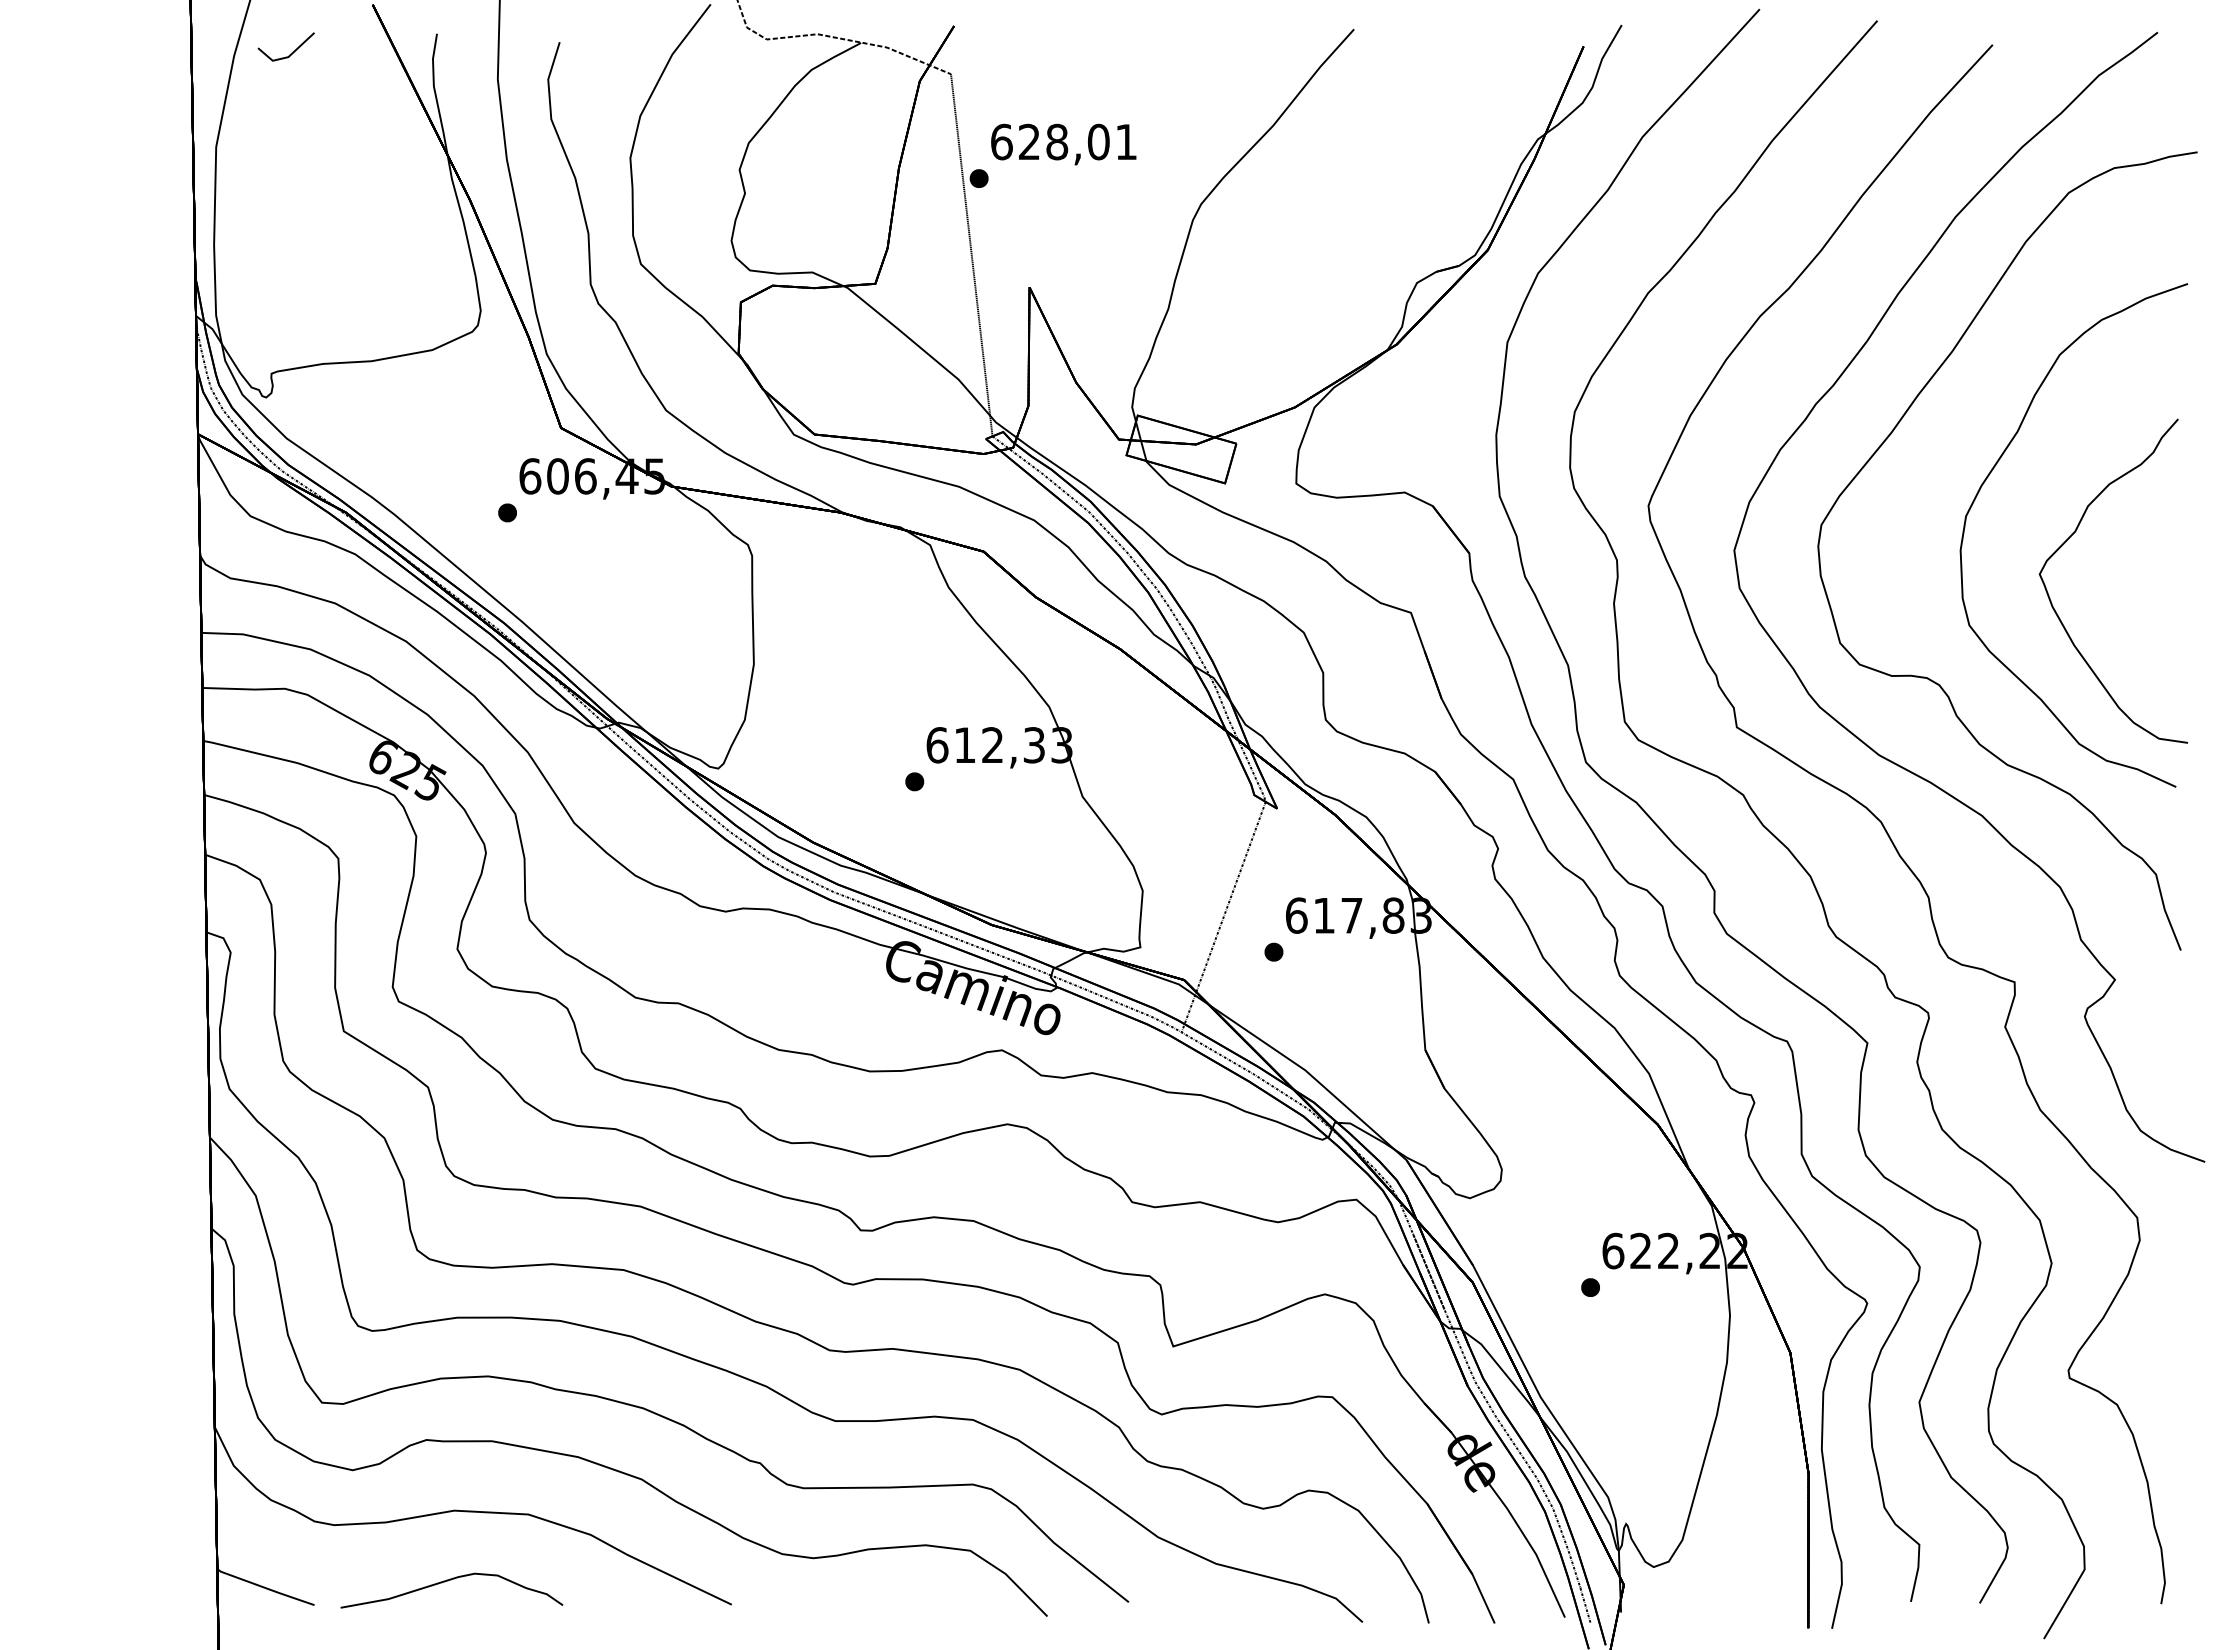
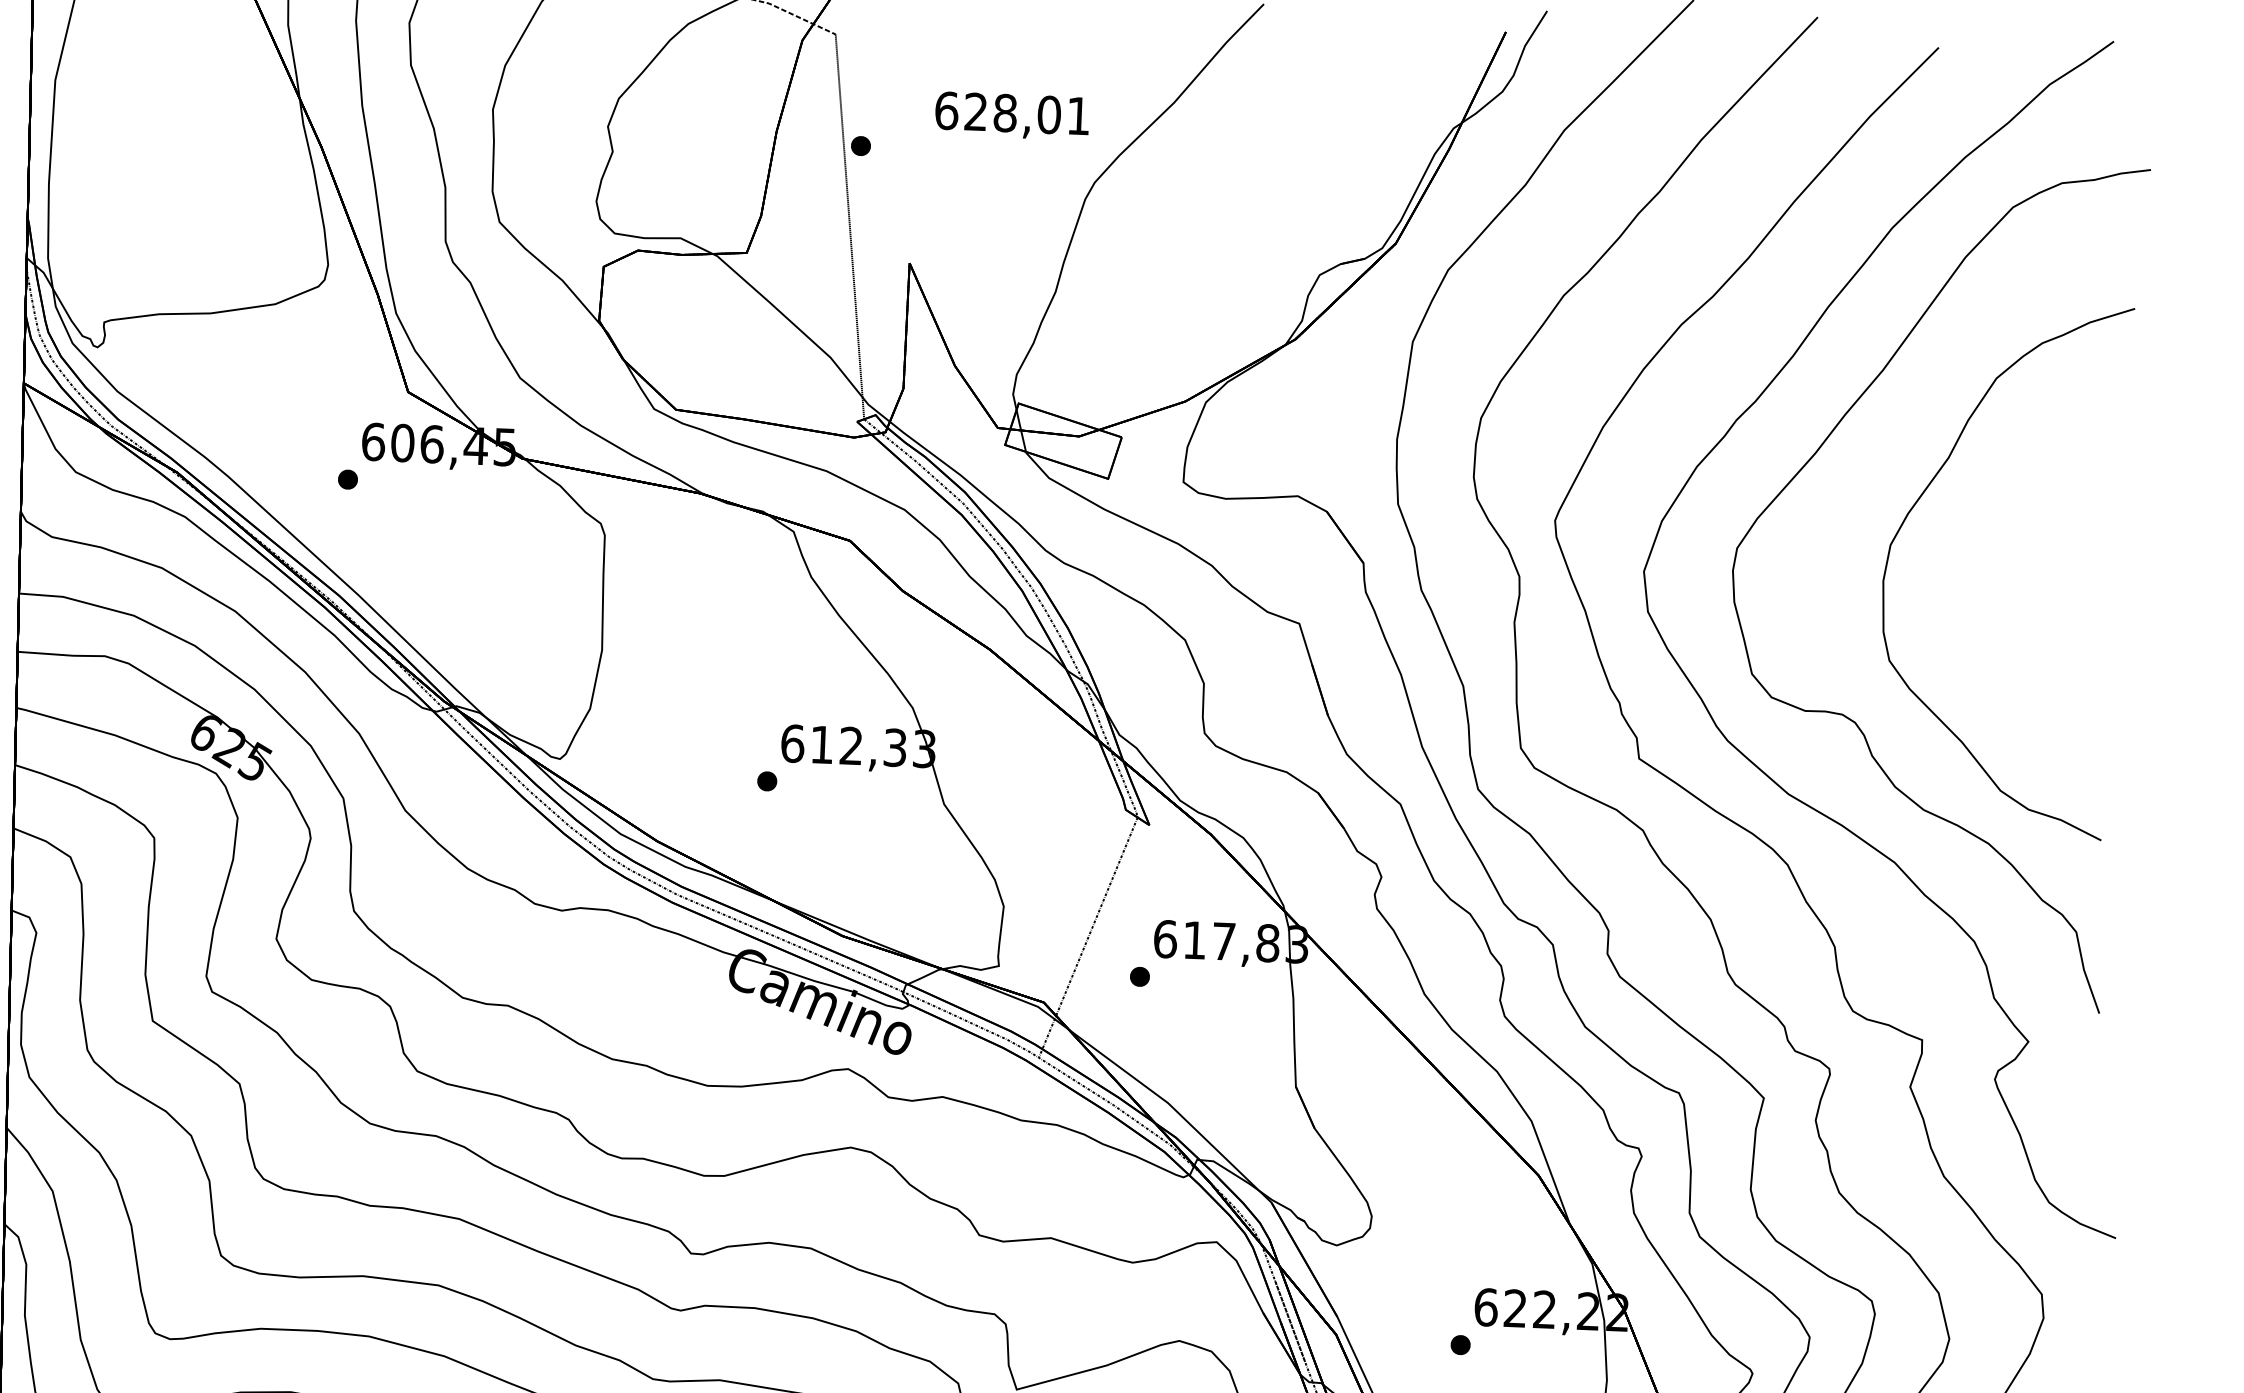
text: (1063, 144) -> (1011, 115), moved
curve: (2065, 543) -> (1994, 578), removed

